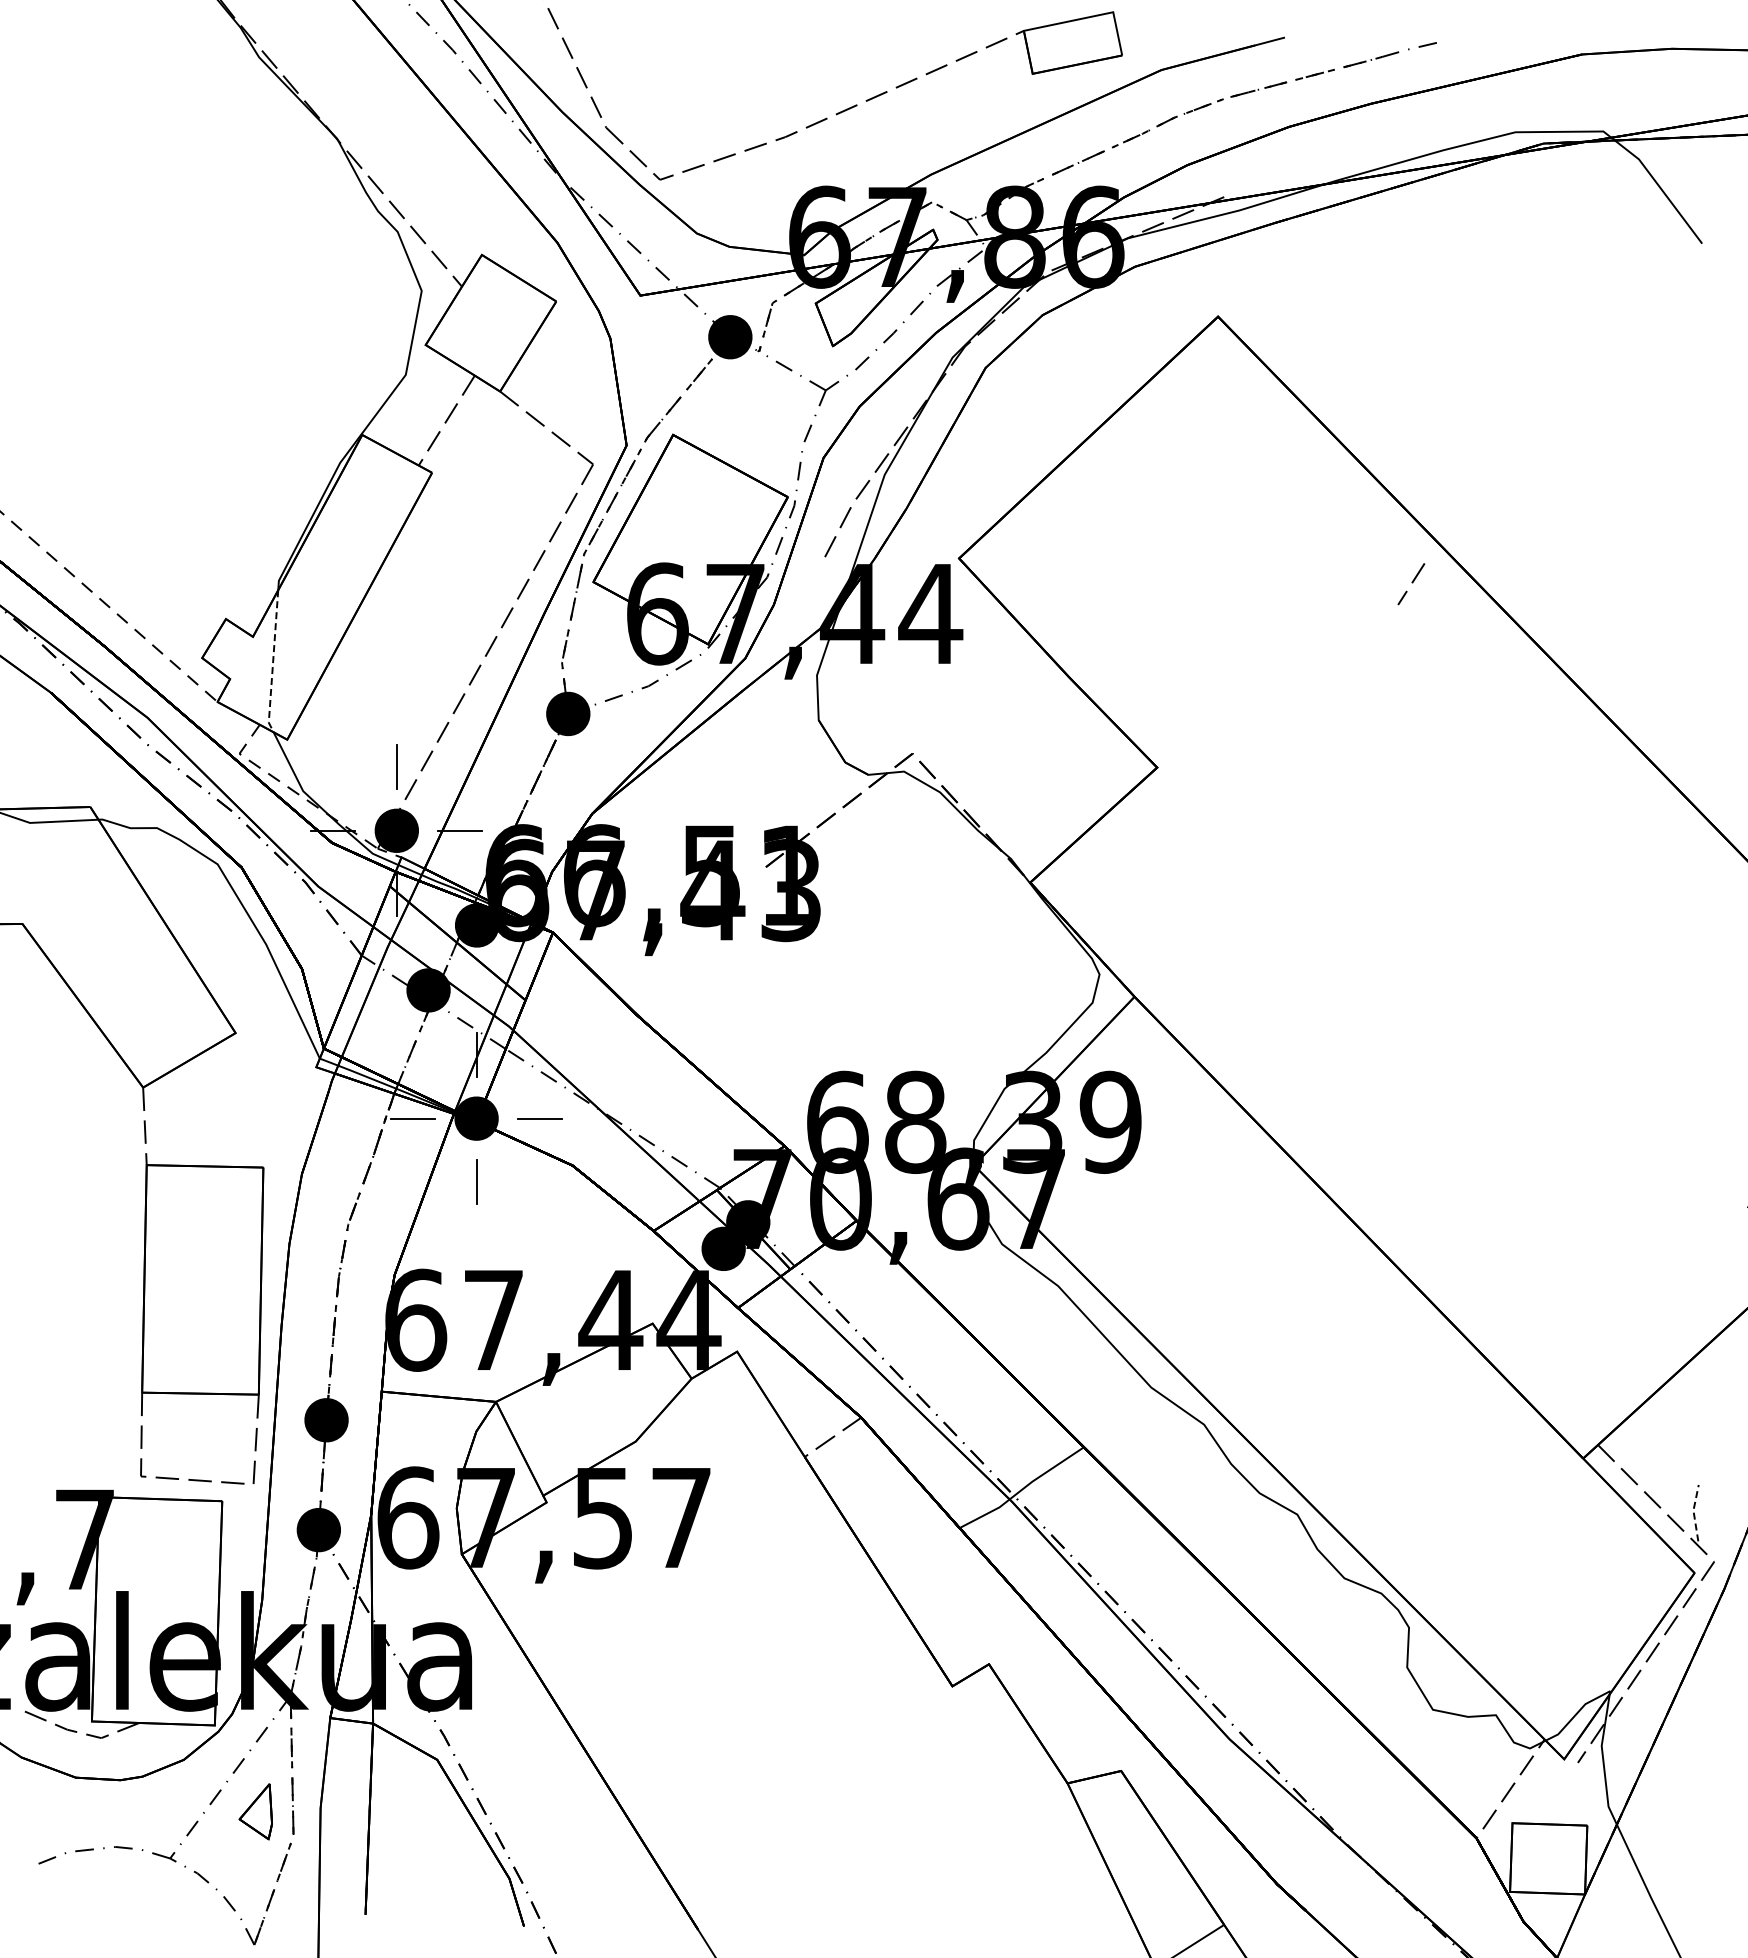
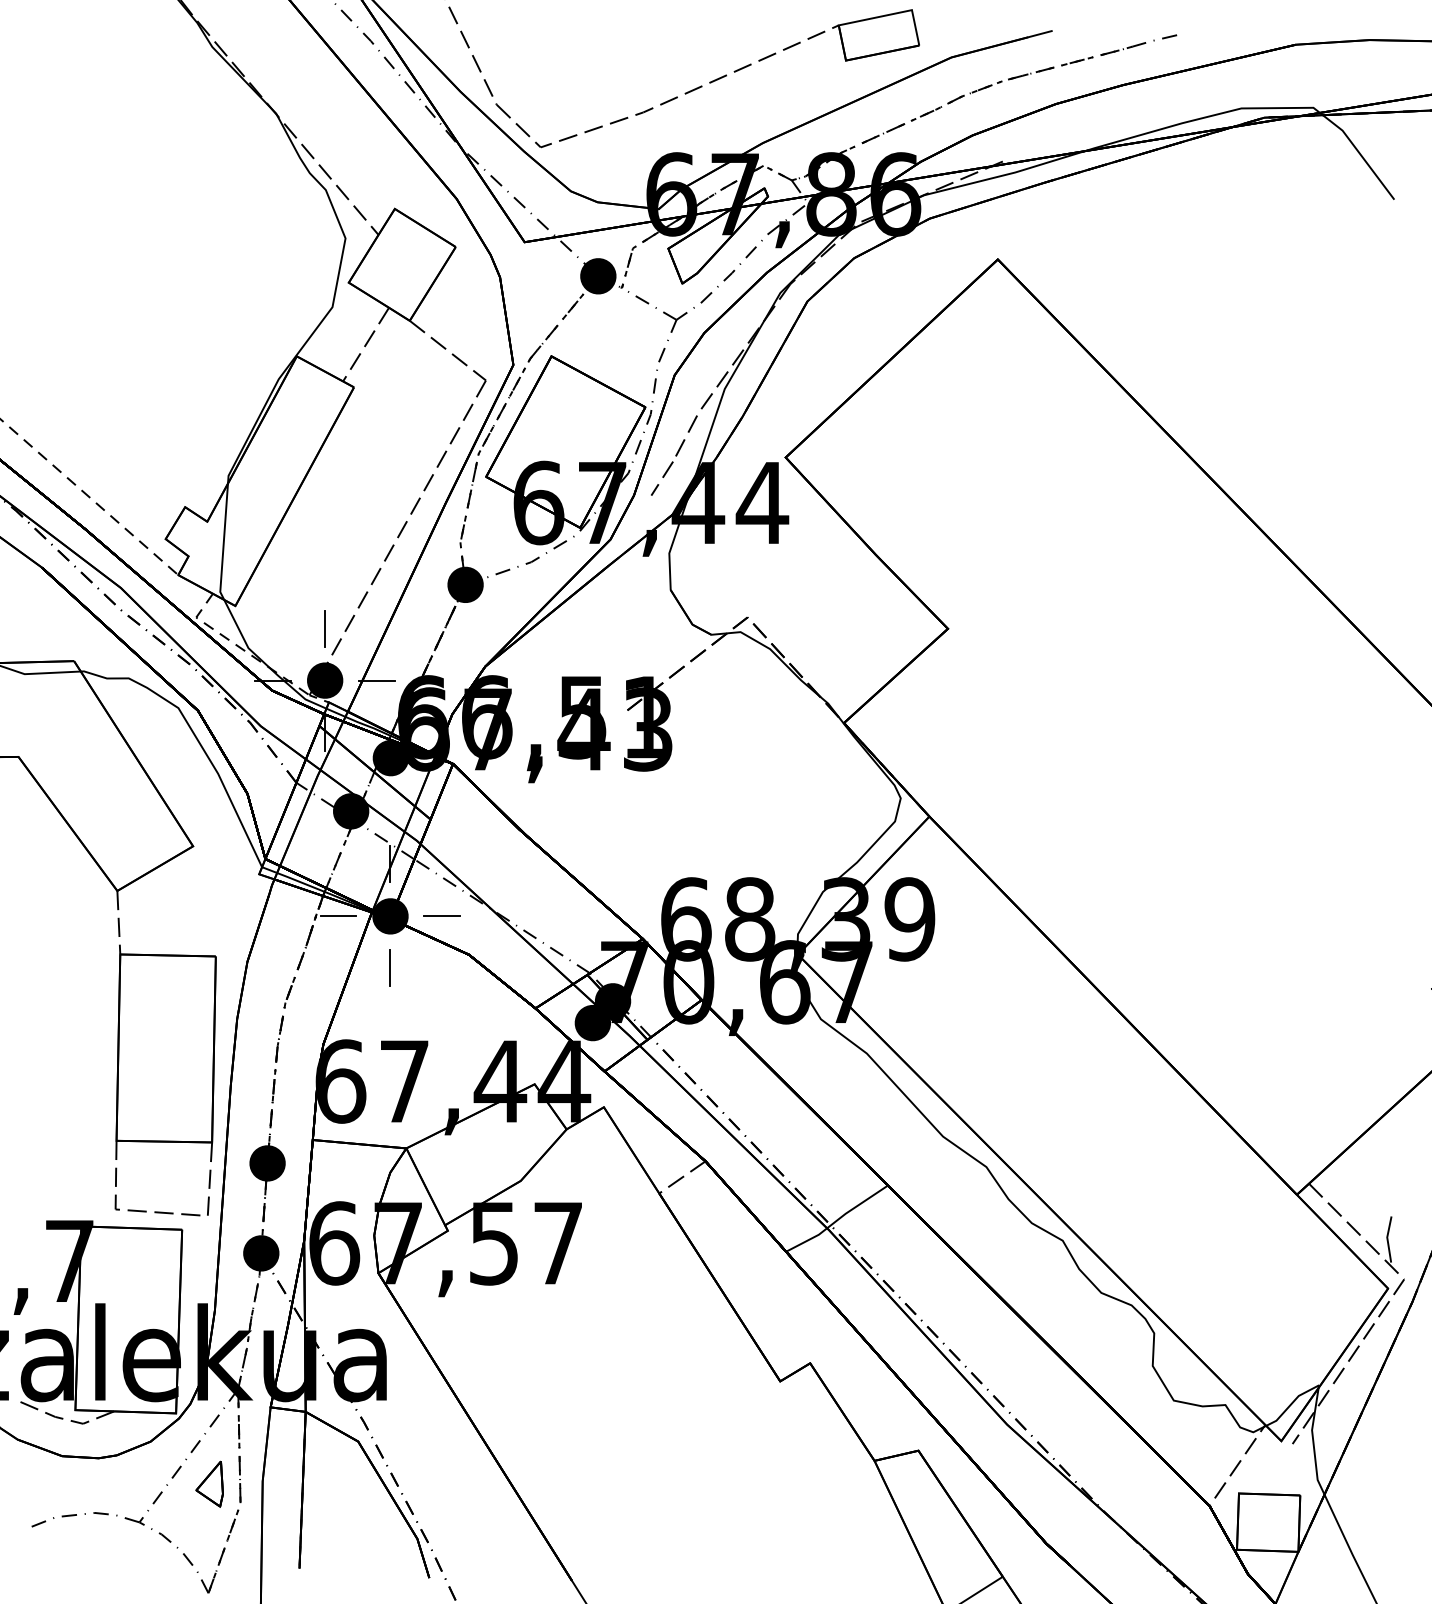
line: (1412, 583) -> (663, 478), moved
line: (273, 662) -> (224, 542), dashed -> solid
line: (1693, 1512) -> (1387, 1238), dashed -> solid

